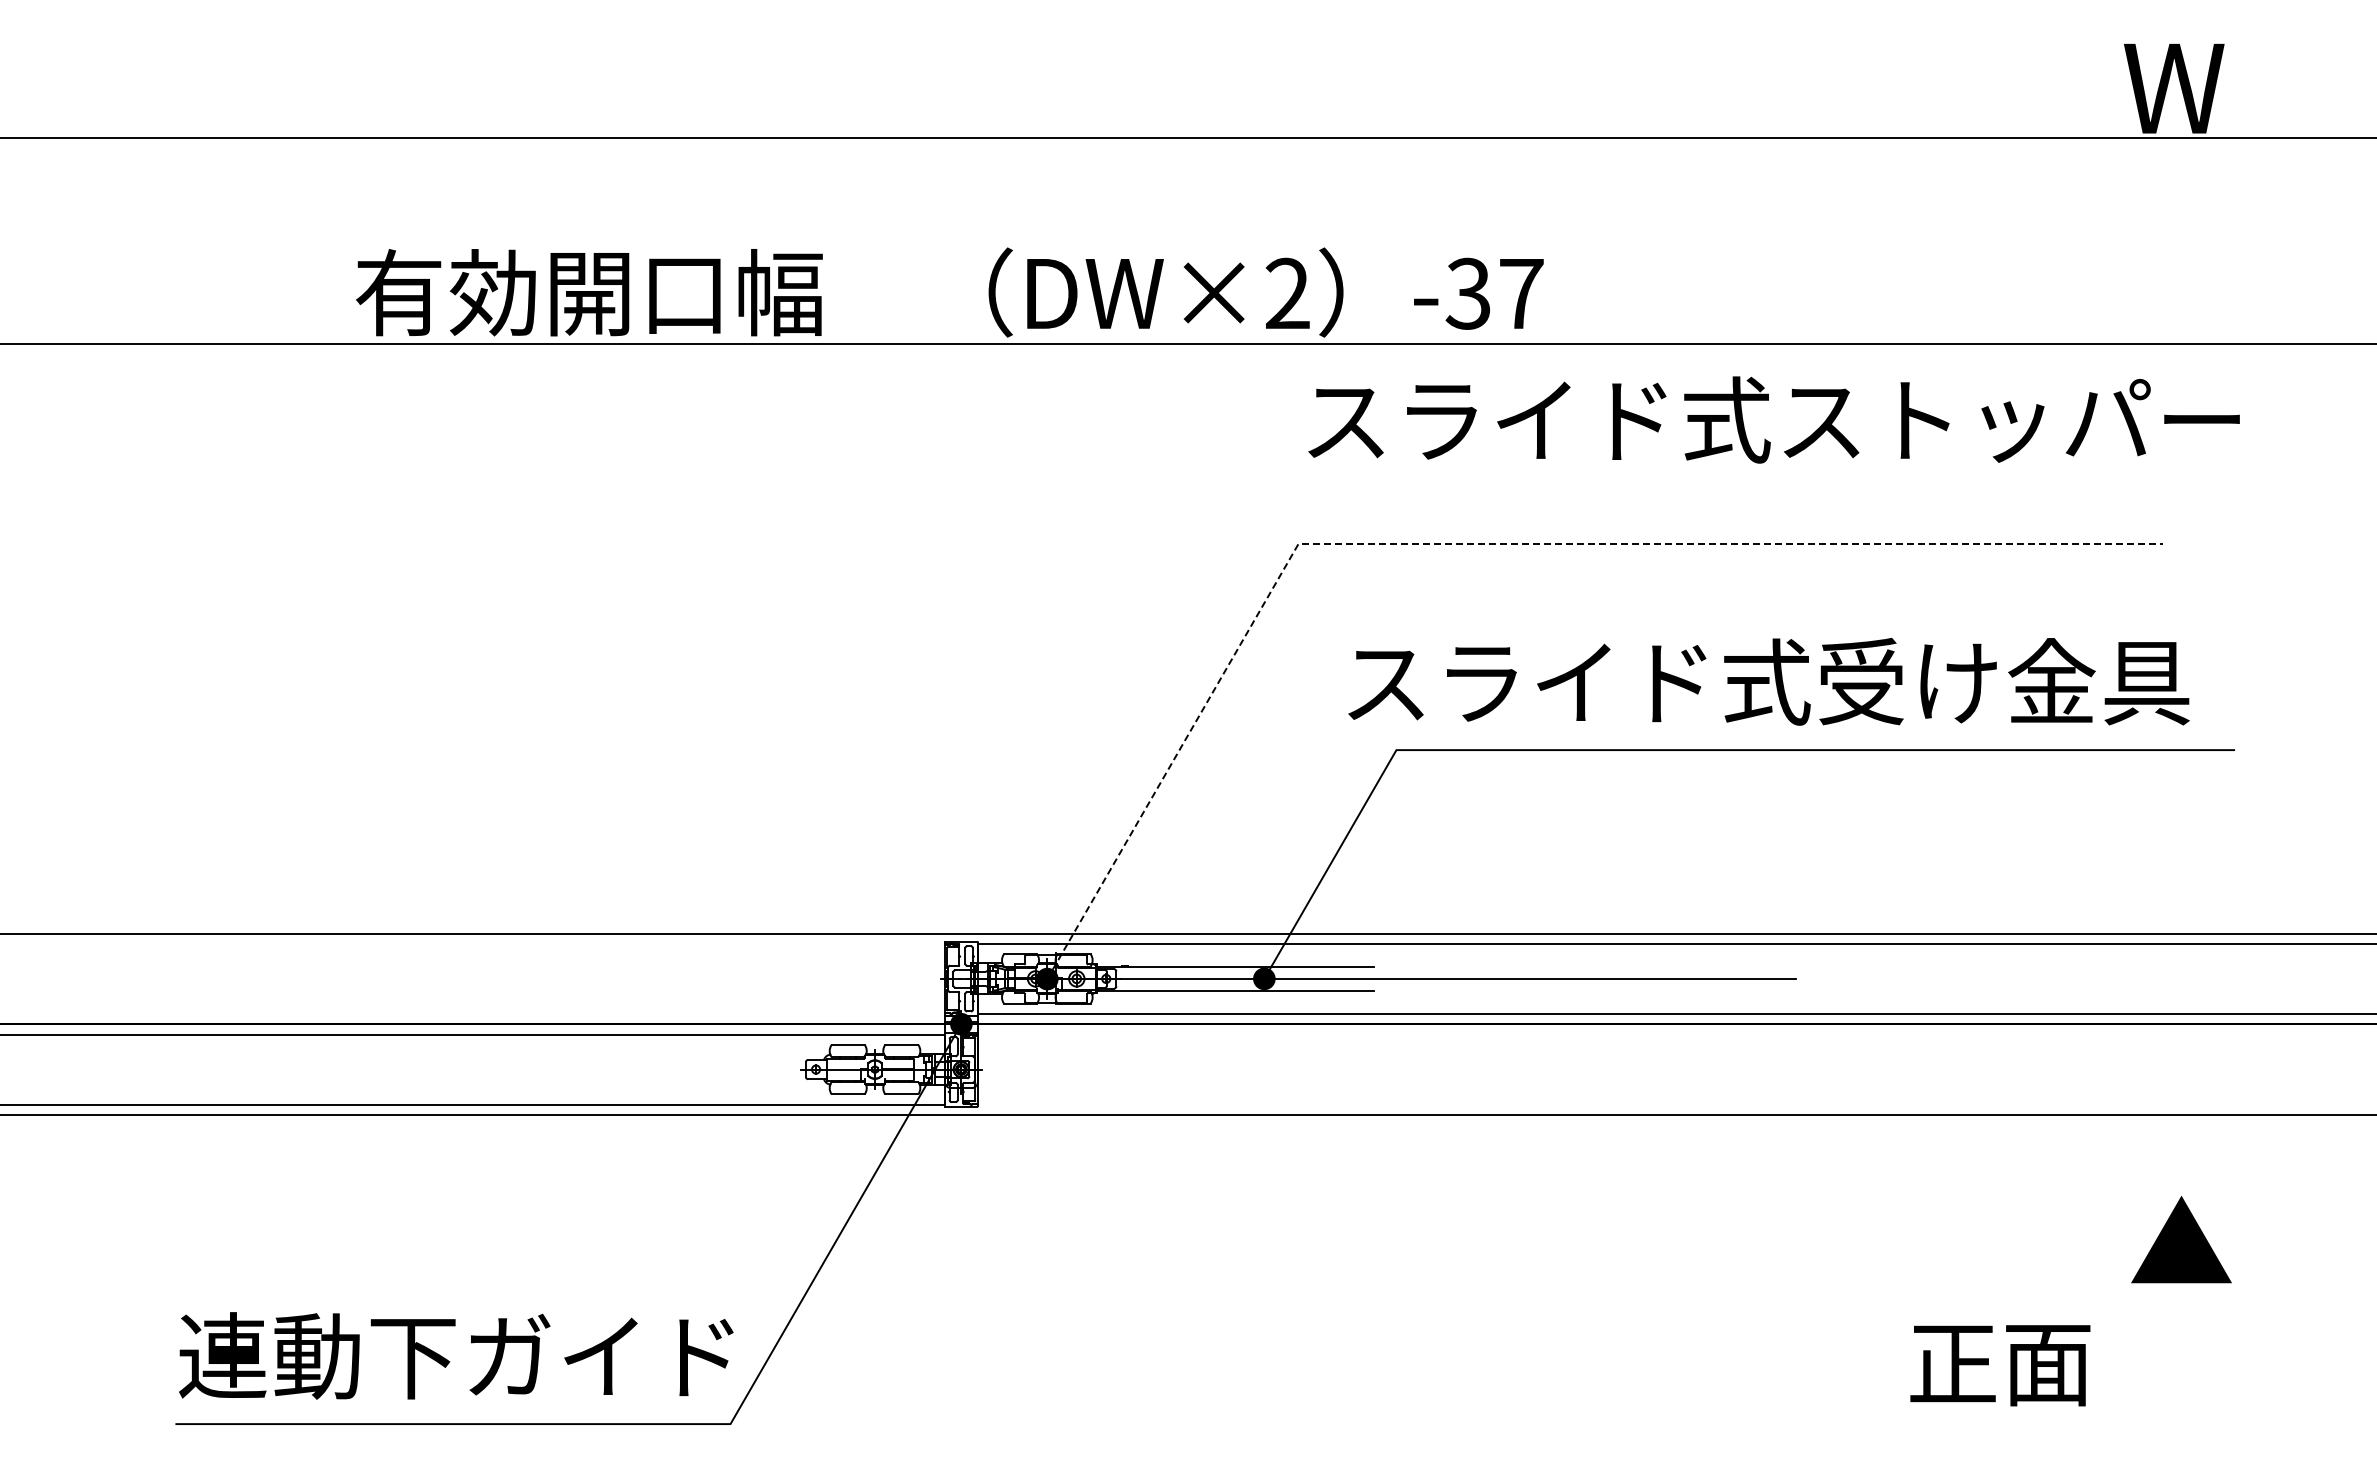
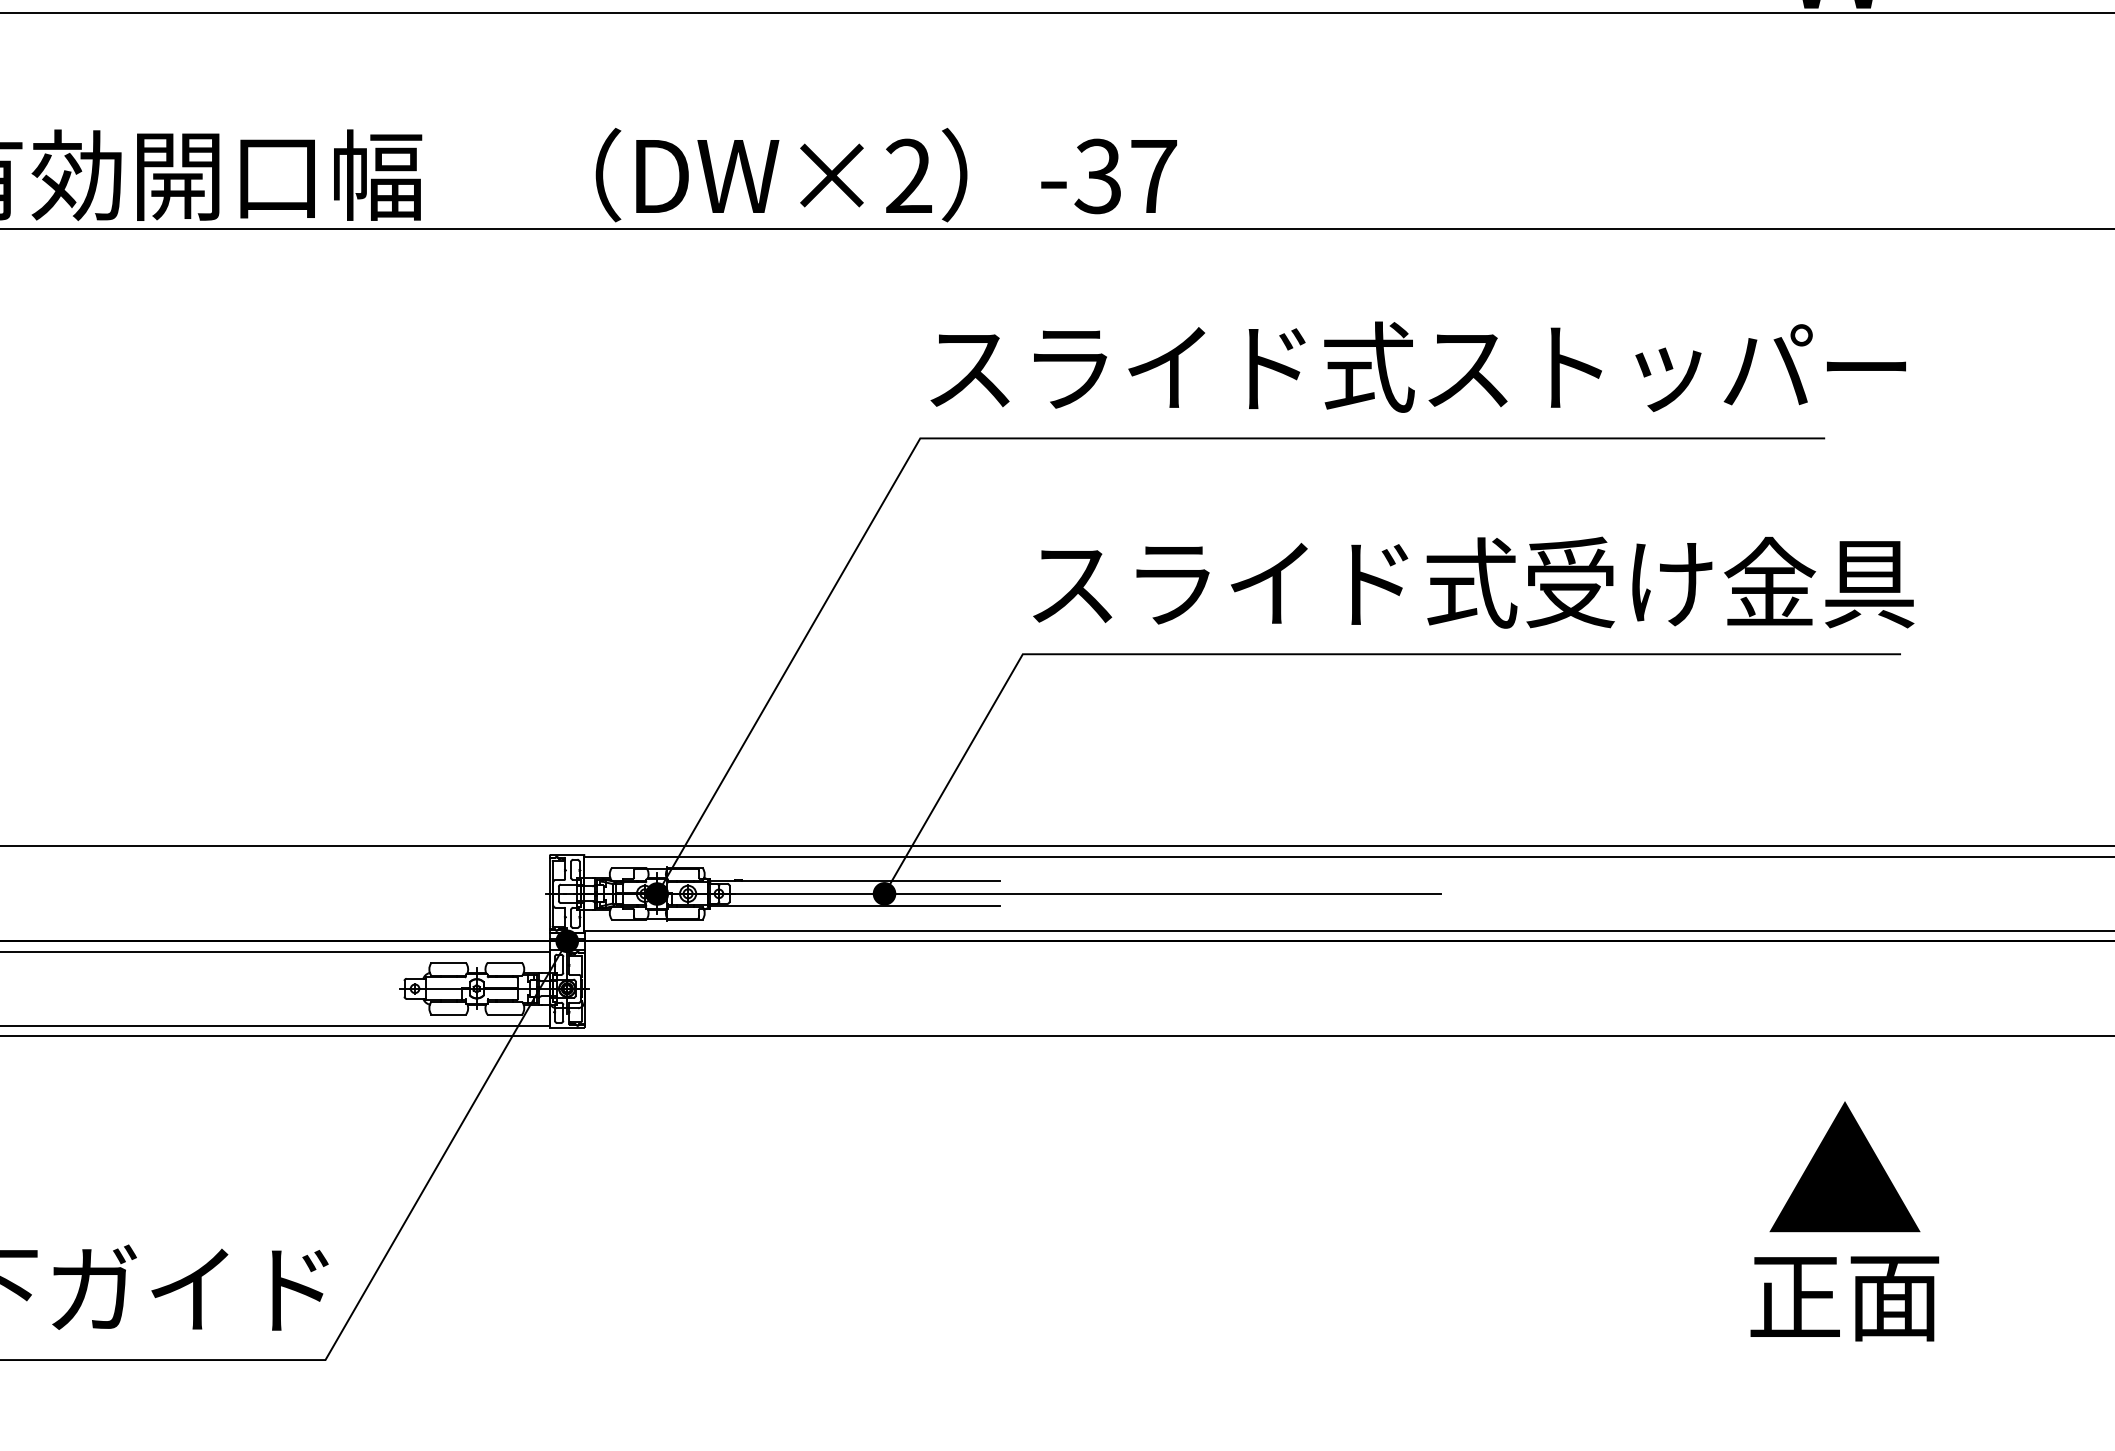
text: (1773, 419) -> (1417, 366), moved
line: (1479, 544) -> (1109, 438), dashed -> solid
text: (1768, 681) -> (1473, 582), moved
part: (2181, 1239) -> (1844, 1166), size x1.43
text: (2000, 1365) -> (1844, 1298), moved

